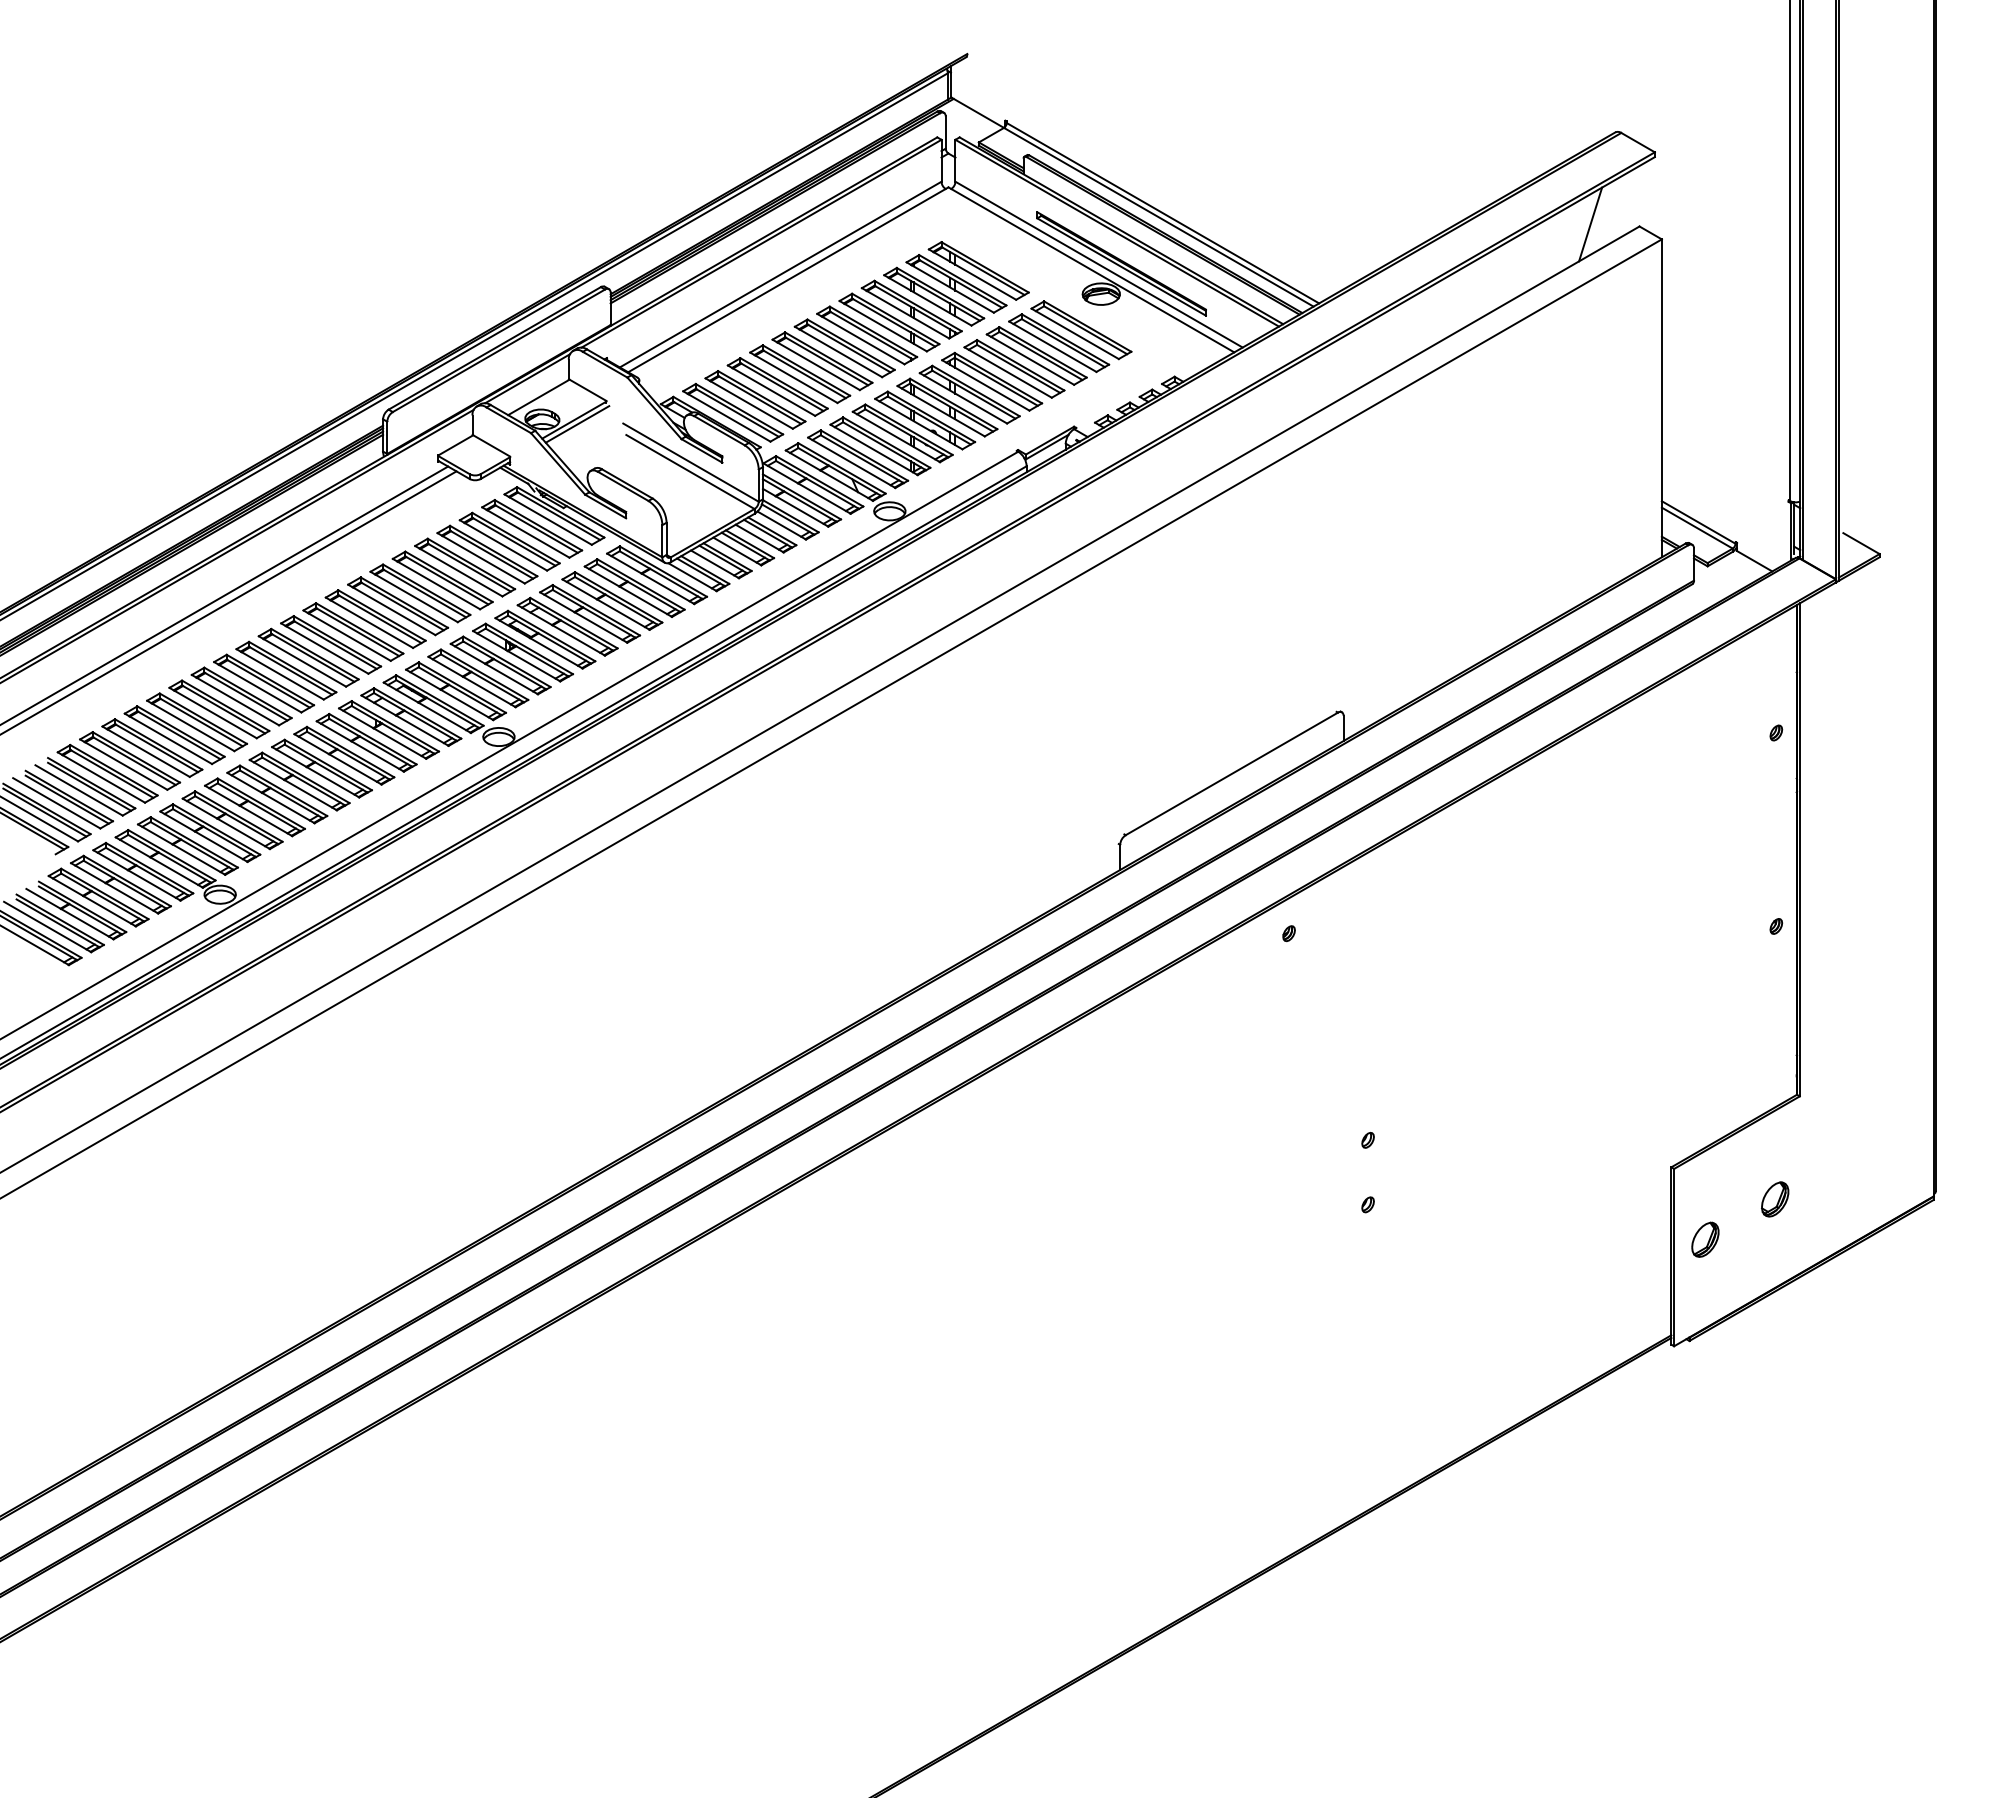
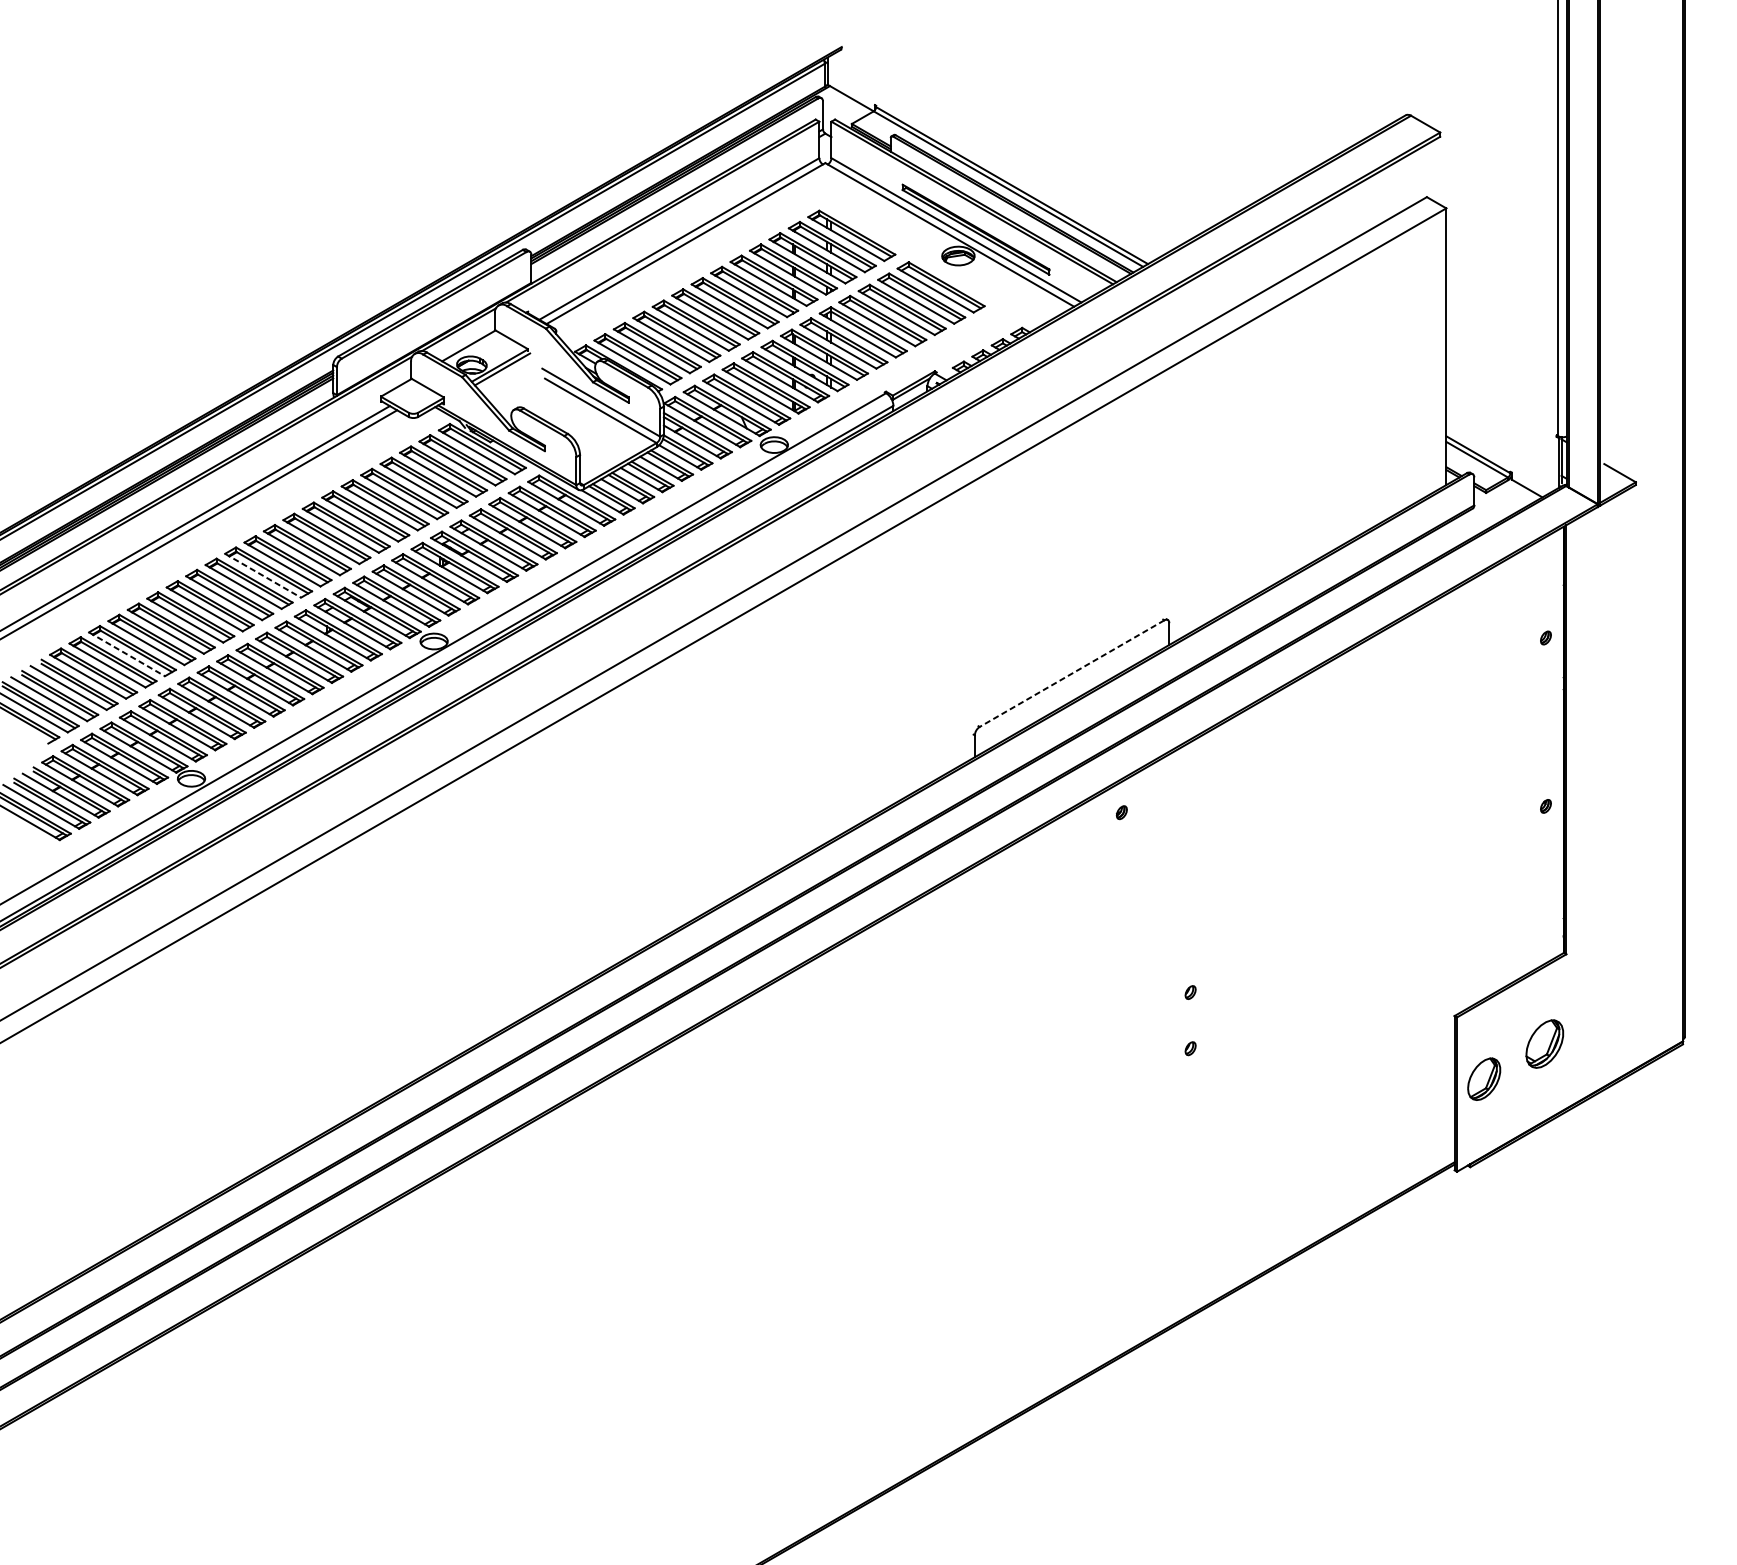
line: (1590, 224) -> (1384, 195), removed
line: (302, 661) -> (263, 575), solid -> dashed
line: (146, 751) -> (127, 654), solid -> dashed
line: (1231, 773) -> (1071, 673), solid -> dashed
part: (1775, 1199) -> (1545, 1044), size x1.6
part: (1705, 1239) -> (1484, 1078), size x1.4

